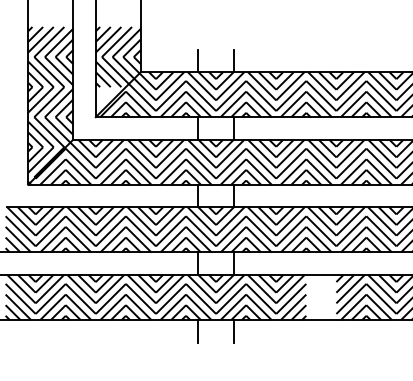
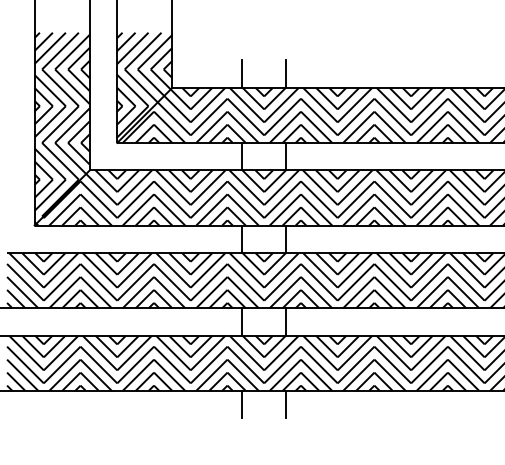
hatch: (108, 99) -> (132, 121), added
hatch: (321, 297) -> (393, 363), added

